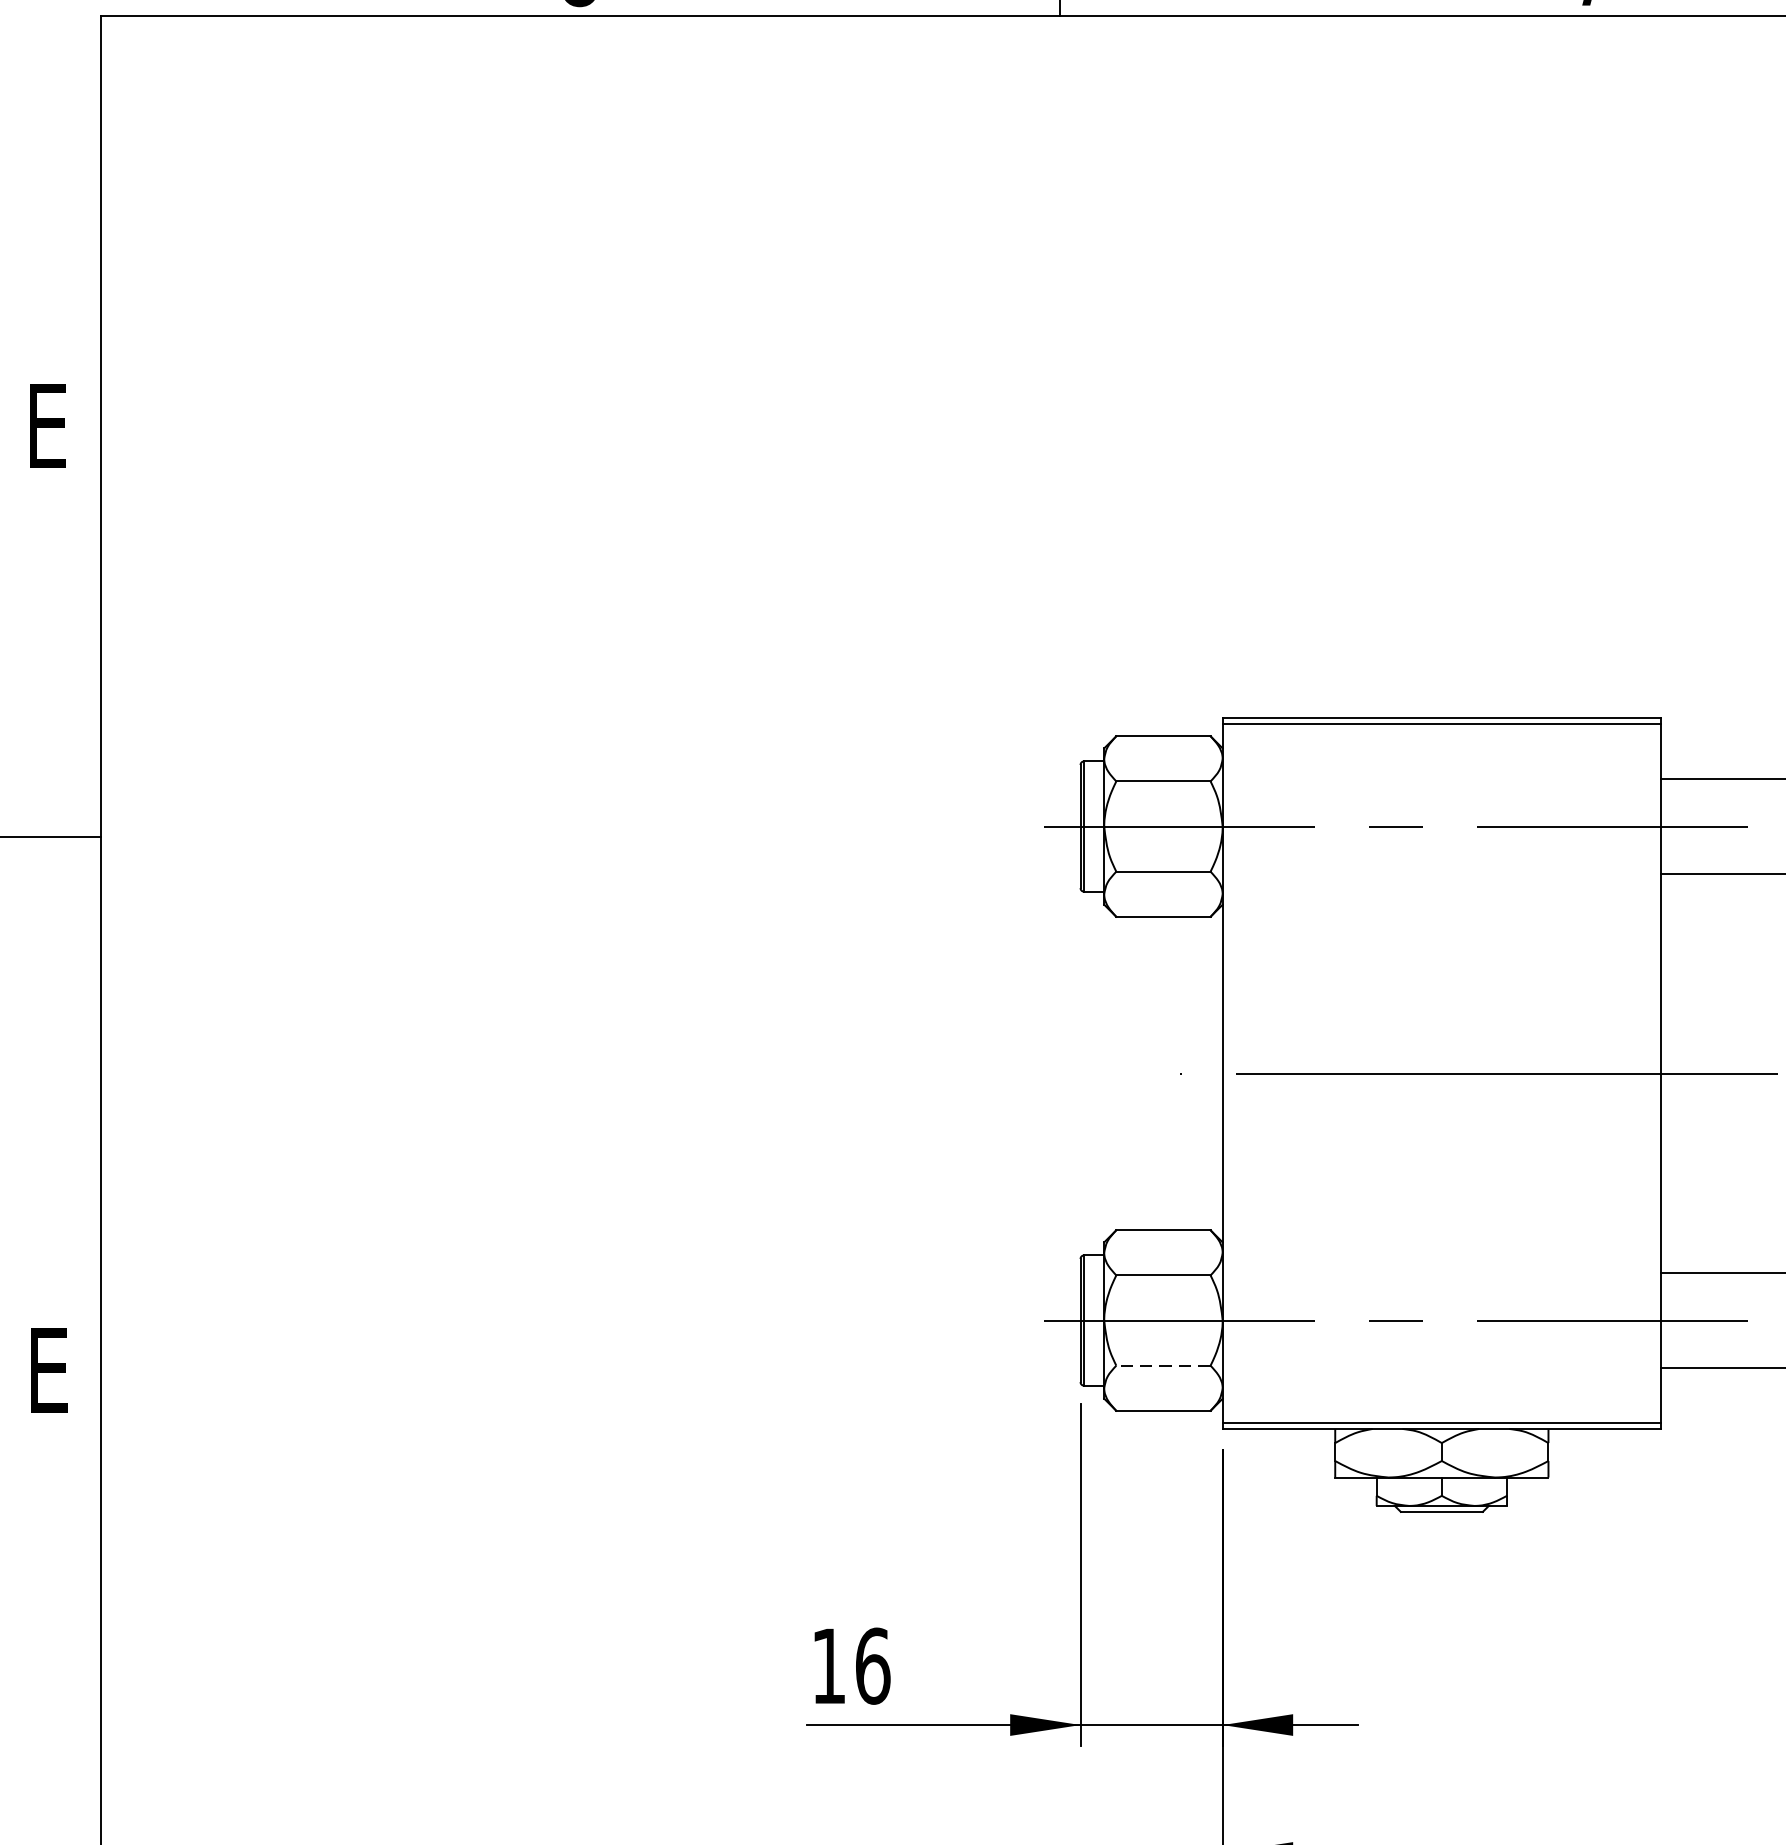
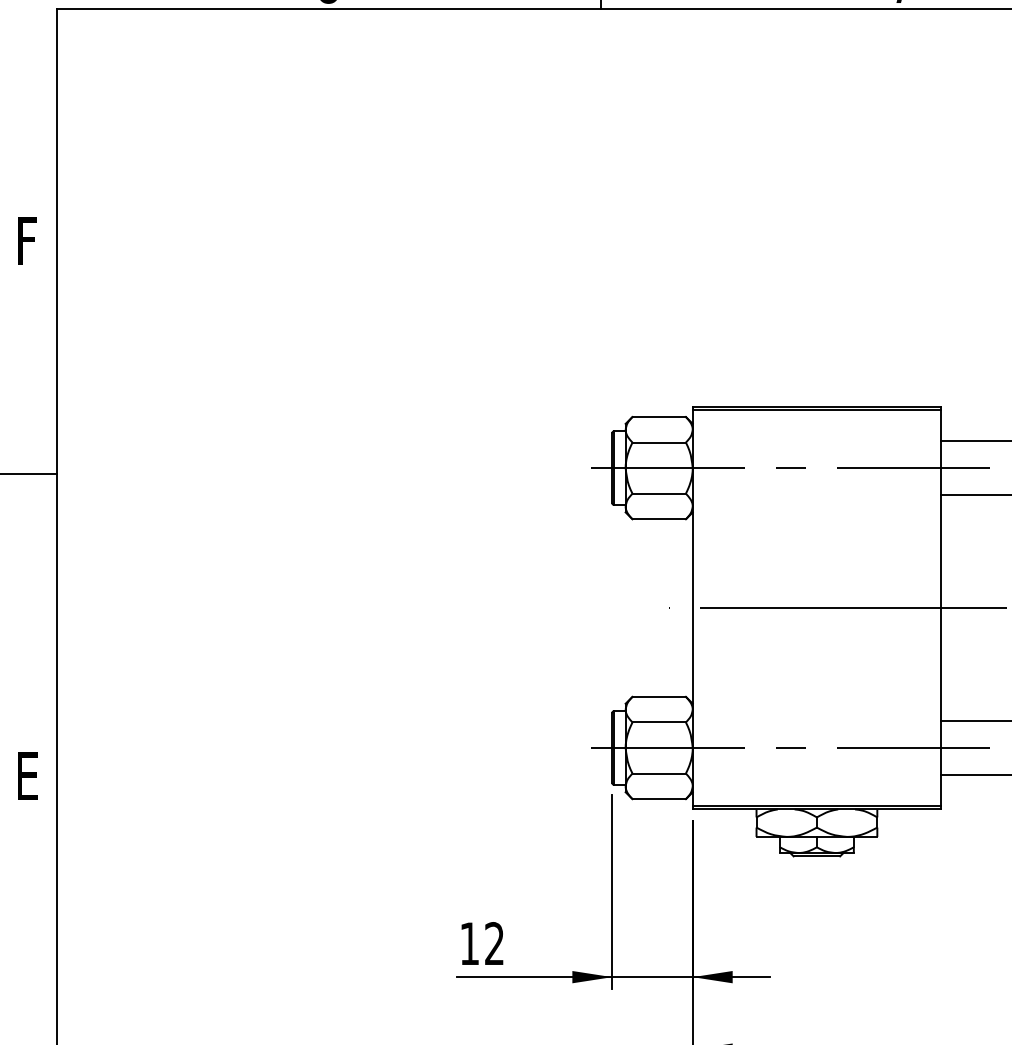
text: (48, 424) -> (27, 240), E -> F
line: (1163, 1365) -> (659, 773), dashed -> solid
text: (872, 1665) -> (494, 943), 16 -> 12

